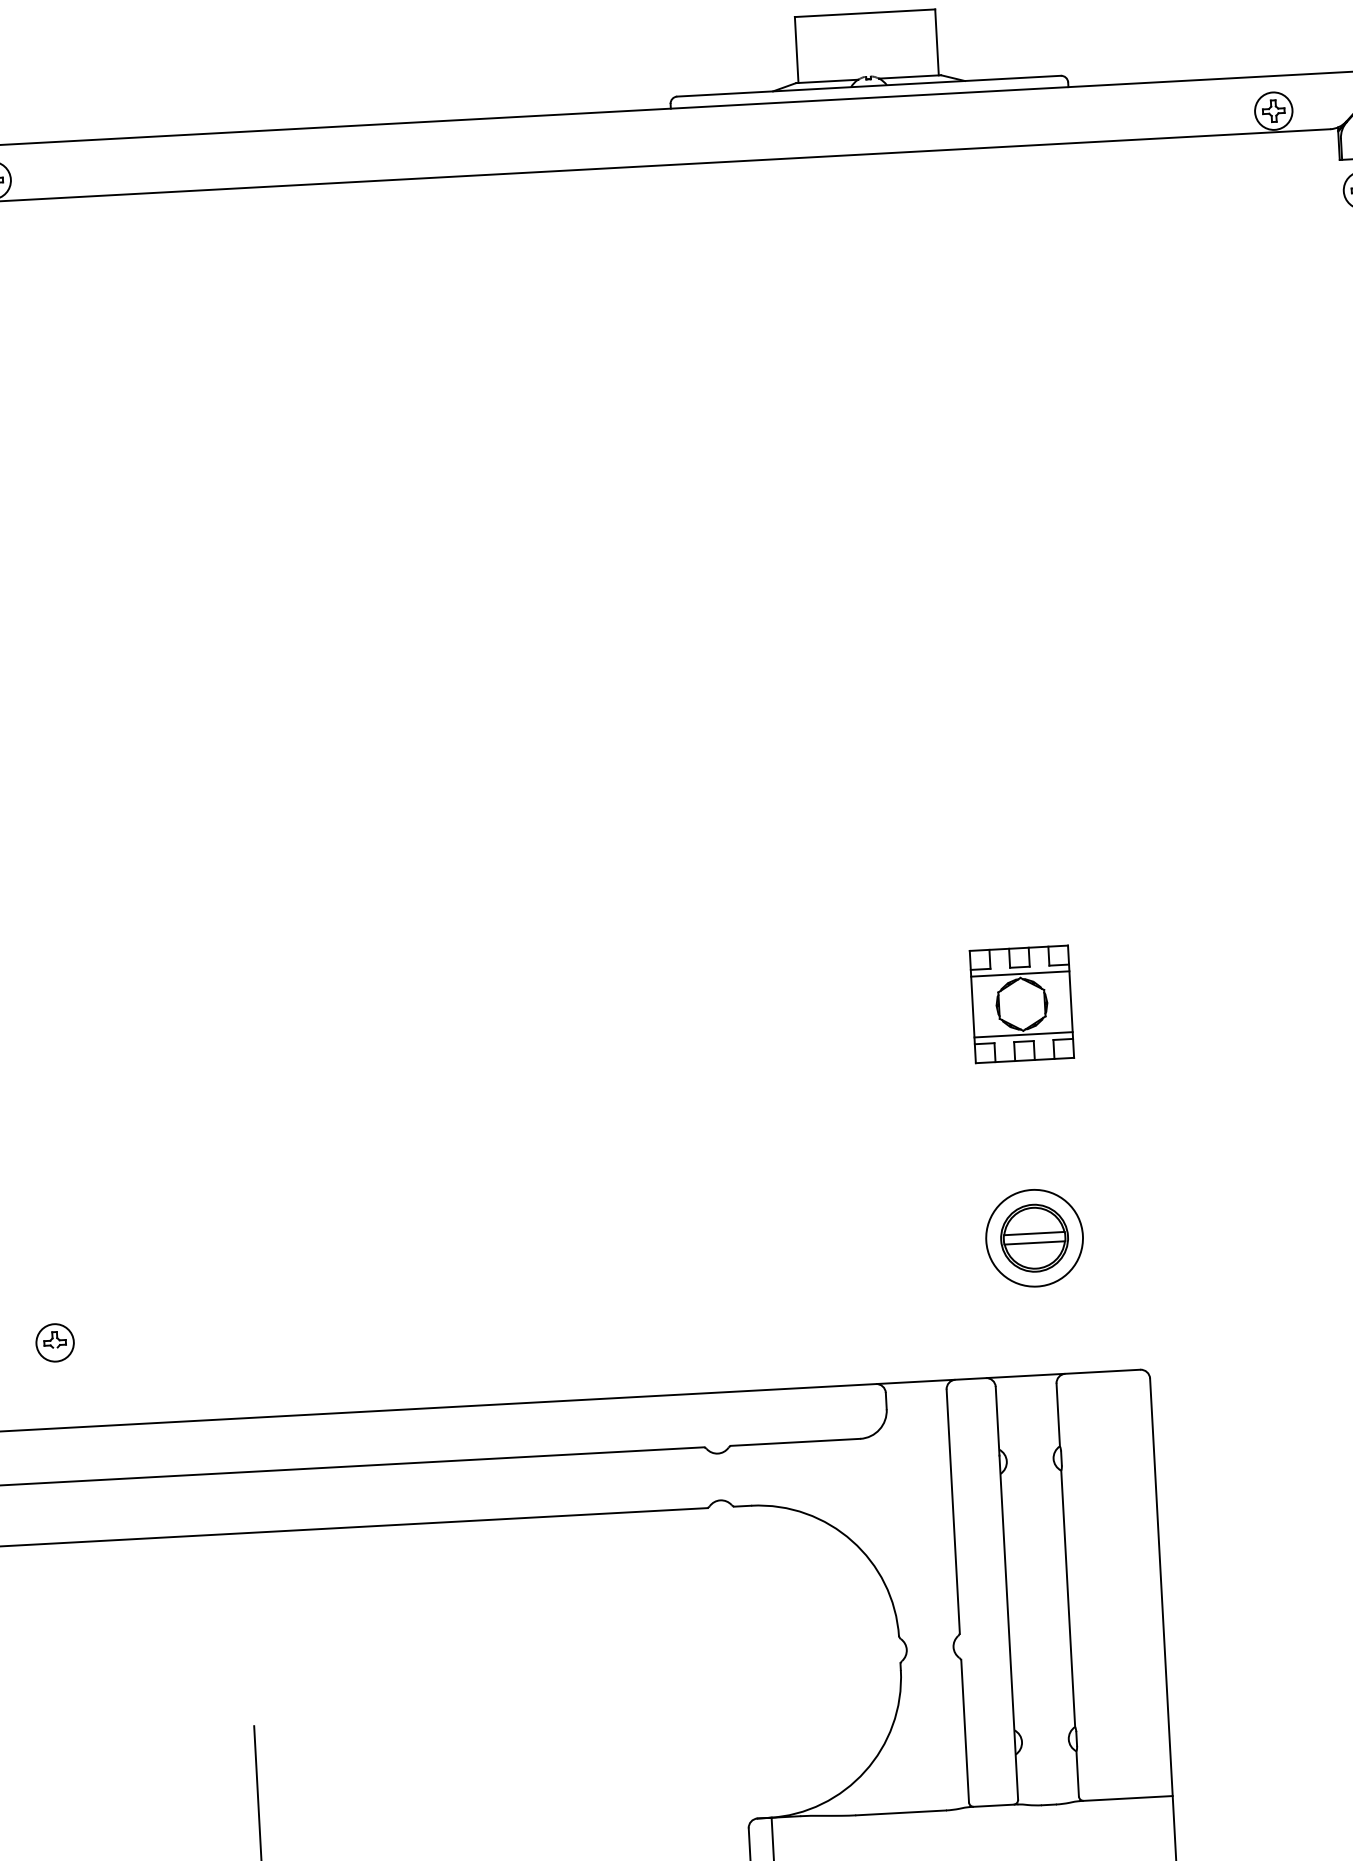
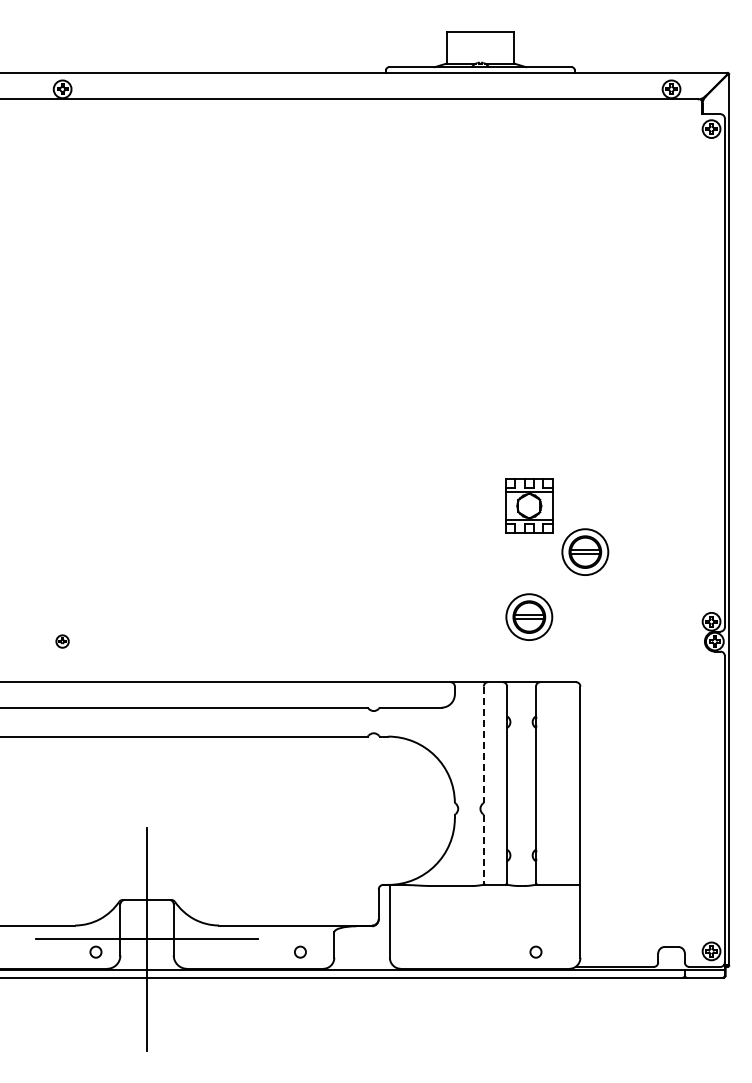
part: (1145, 1093) -> (585, 551), added
part: (54, 1342) -> (62, 641), size x0.7
line: (952, 1513) -> (483, 745), solid -> dashed
line: (964, 1730) -> (483, 848), solid -> dashed

